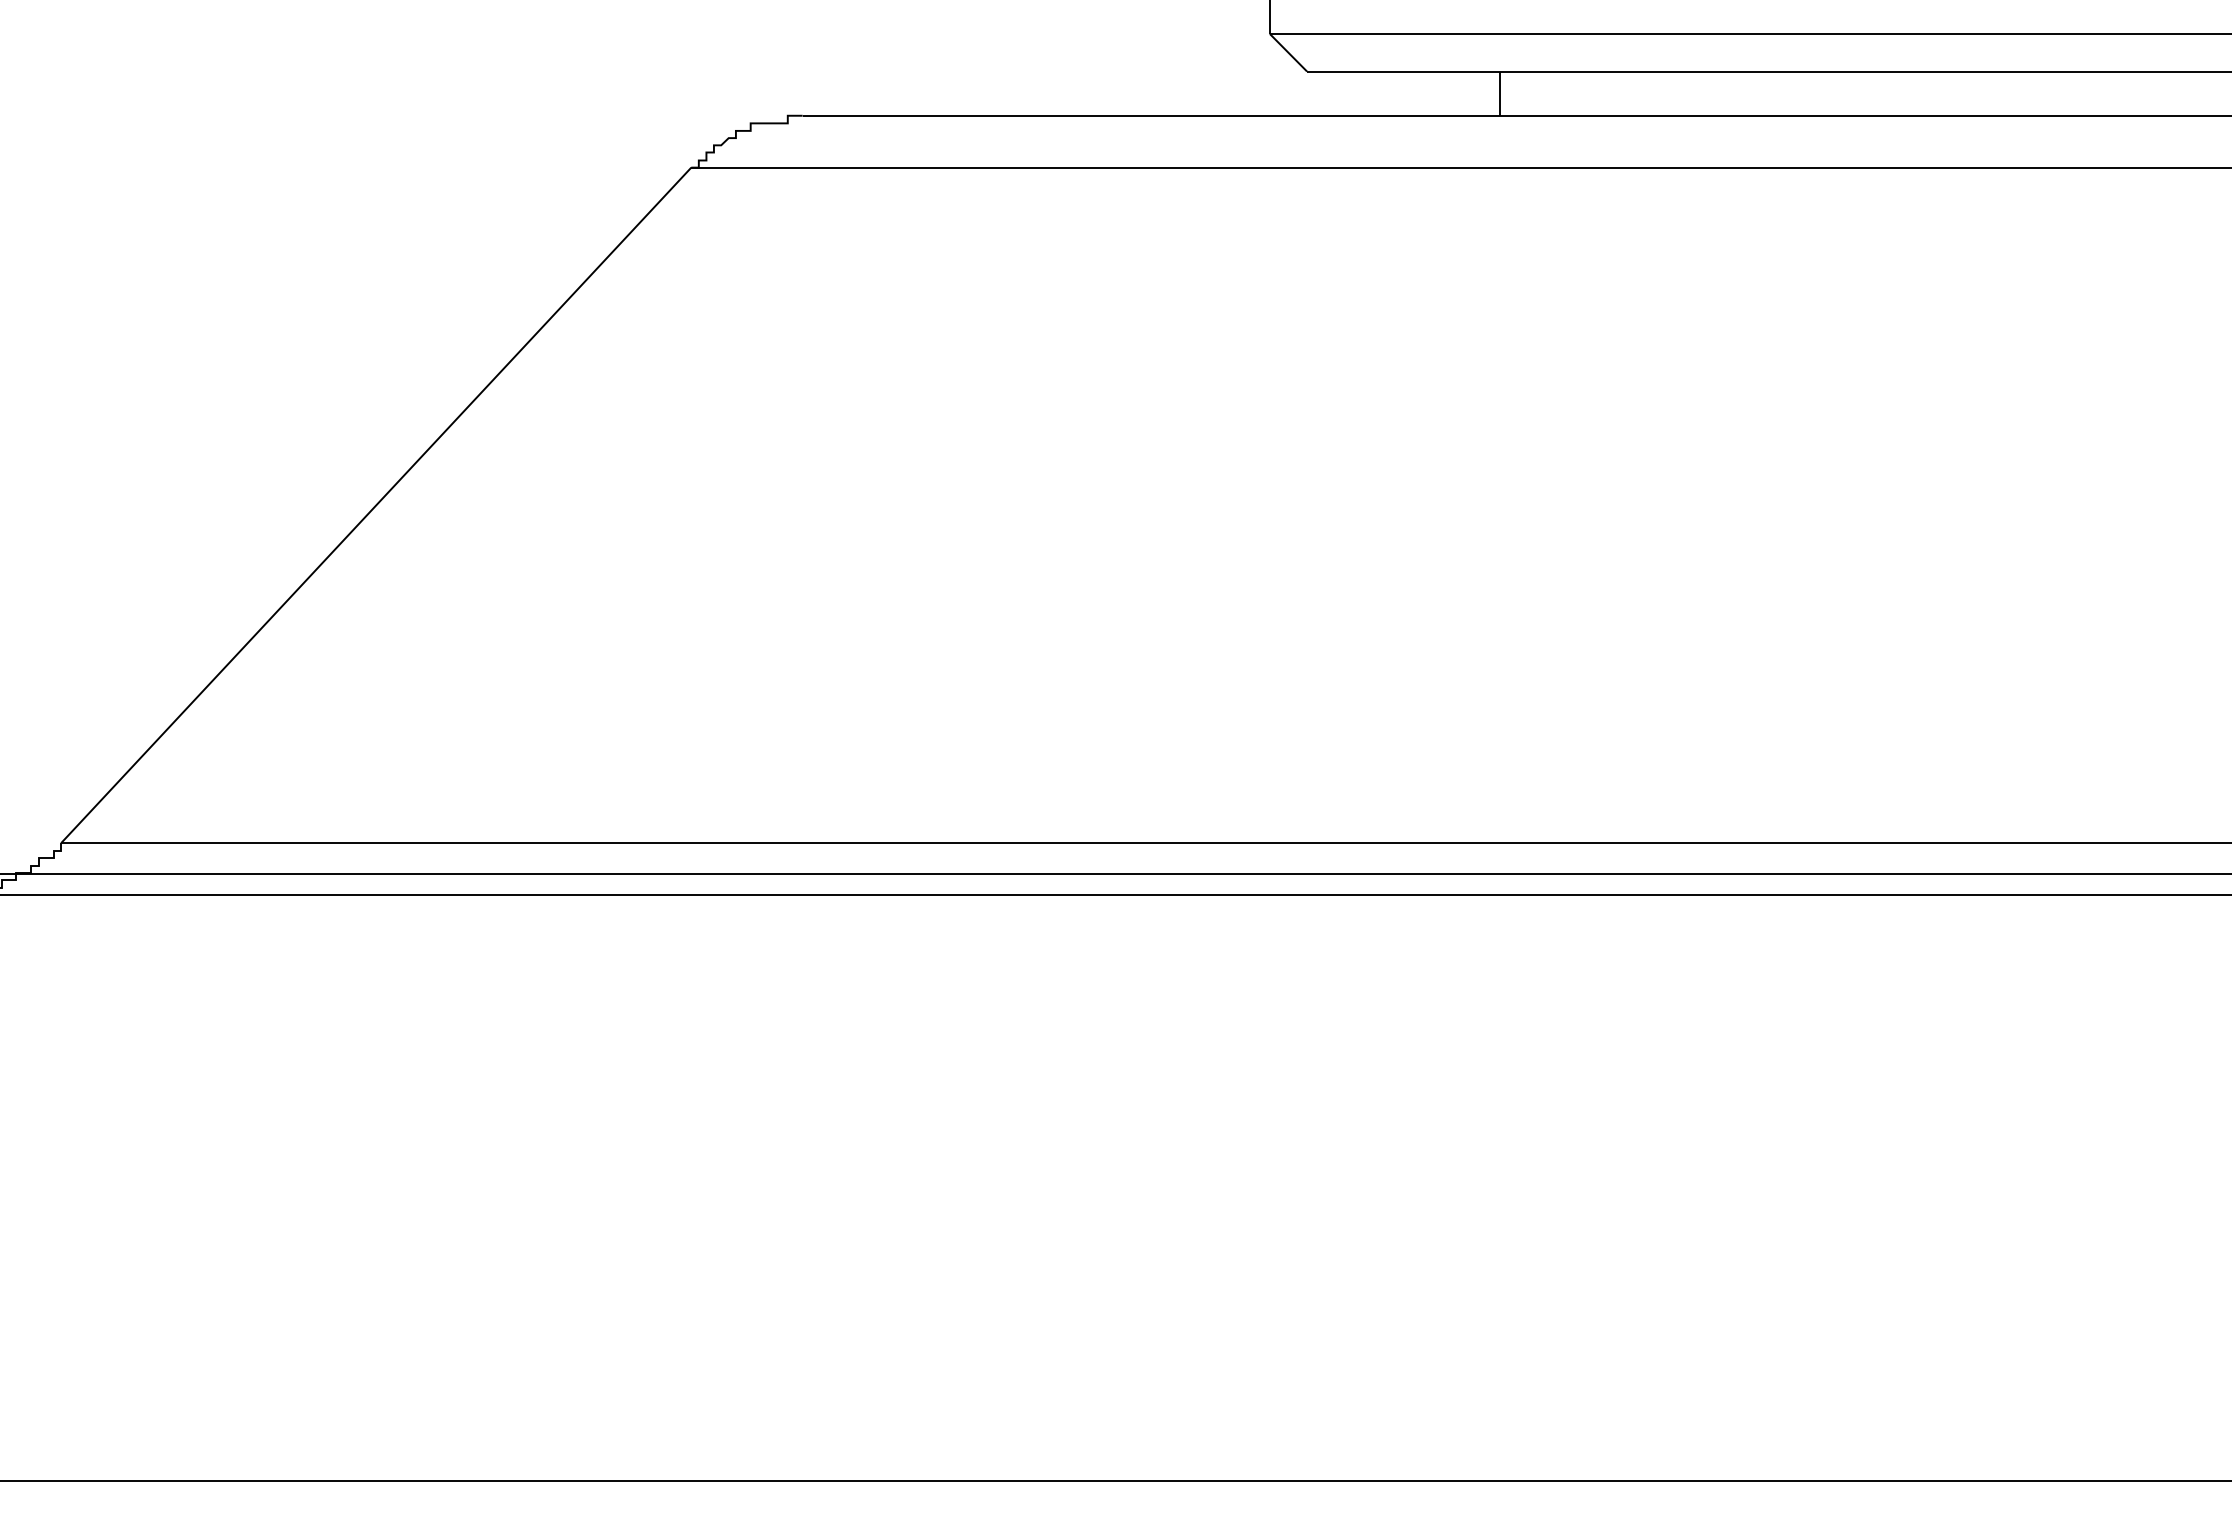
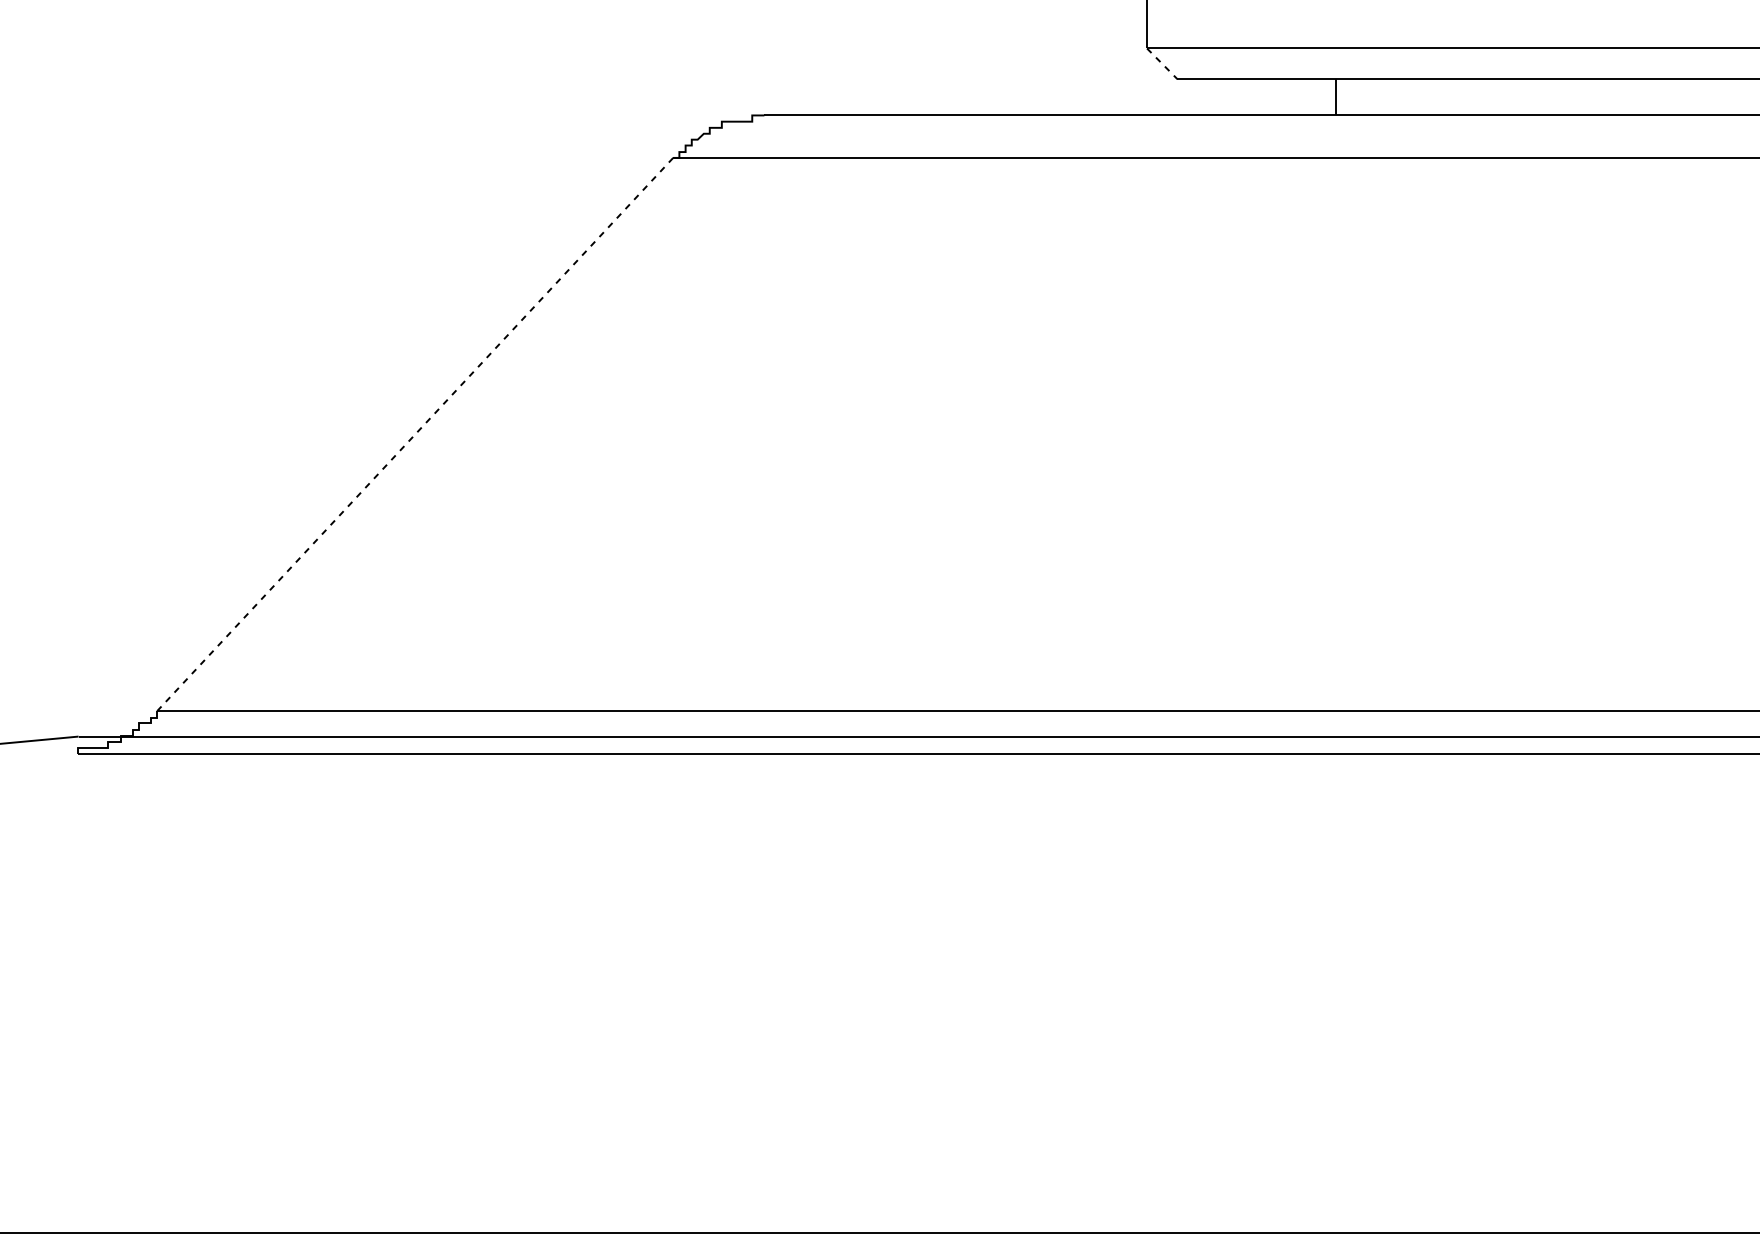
line: (1288, 53) -> (1162, 64), solid -> dashed
line: (376, 505) -> (415, 434), solid -> dashed

